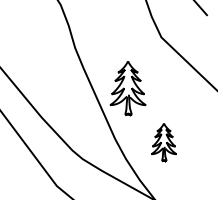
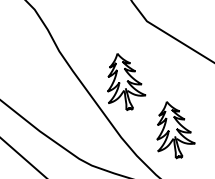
part: (163, 142) -> (172, 130), size x1.43

